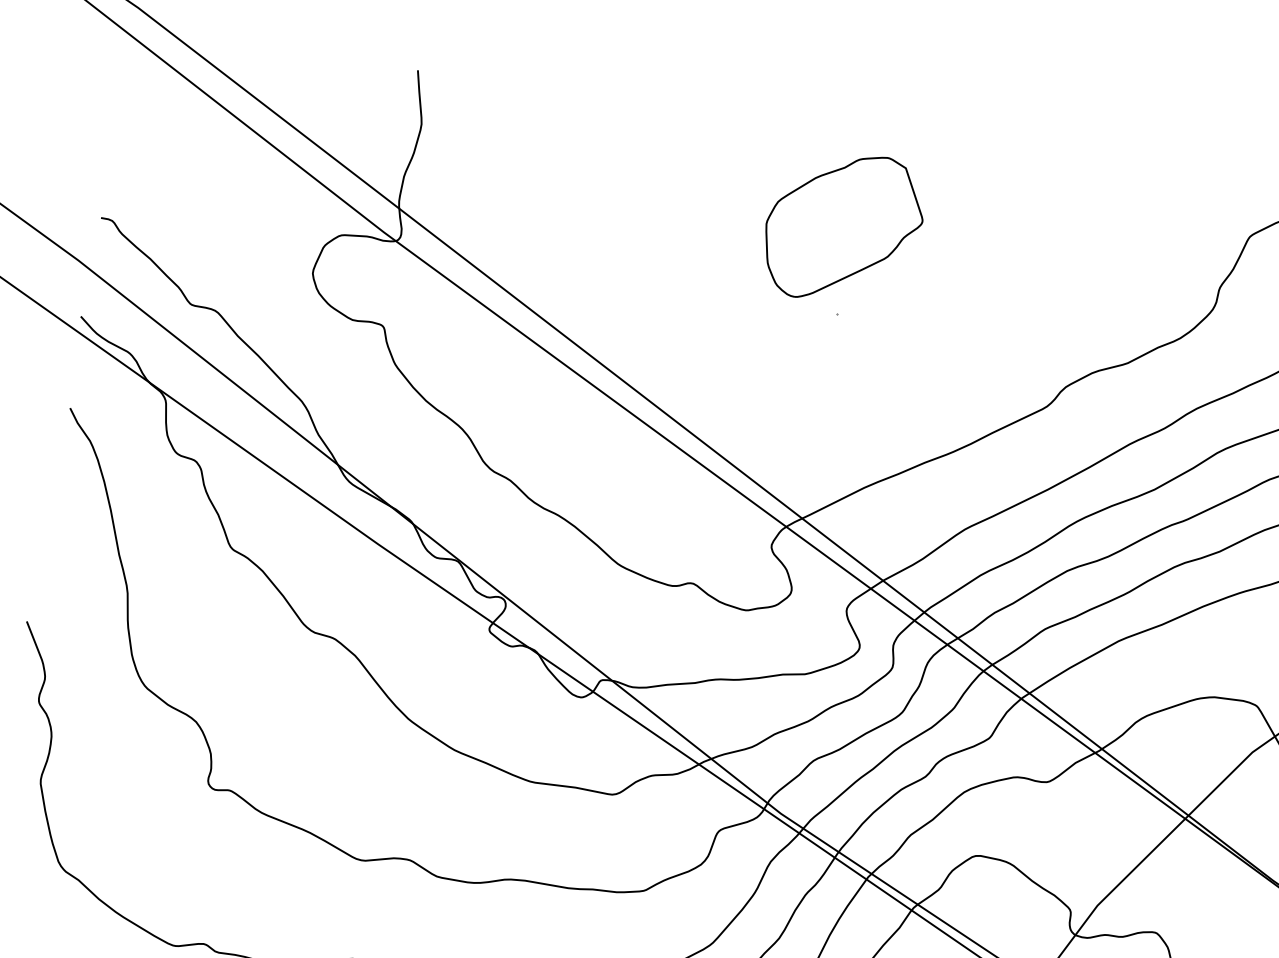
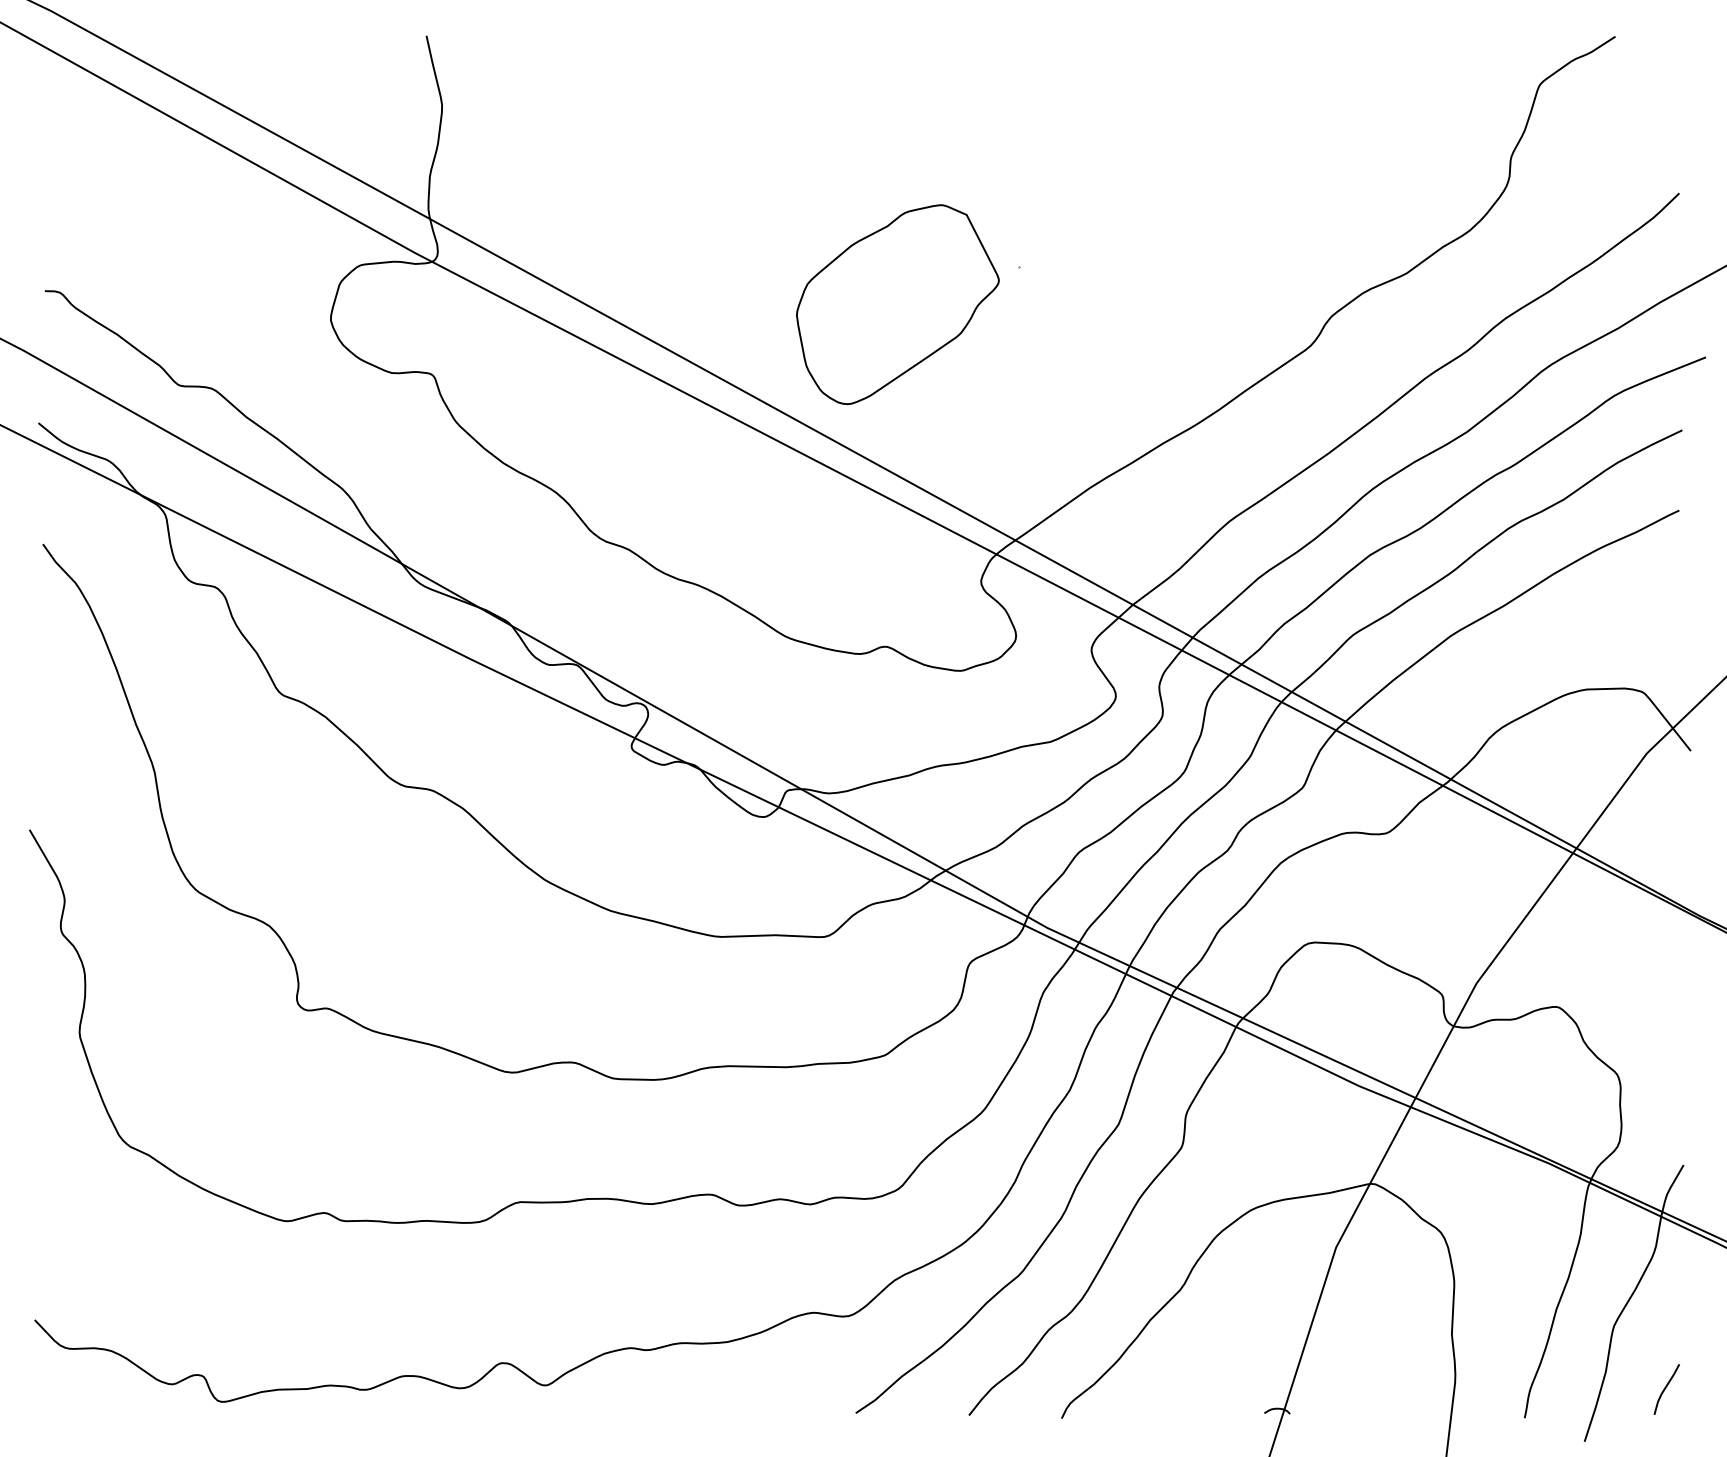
part: (843, 227) -> (897, 304), moved

